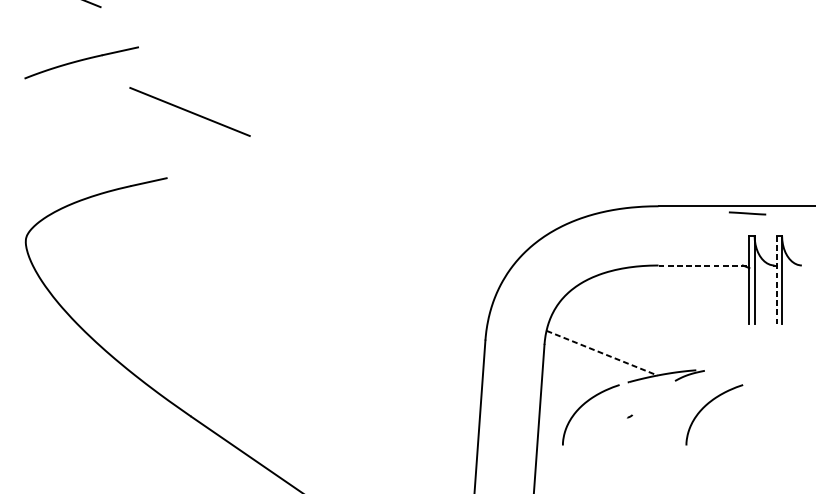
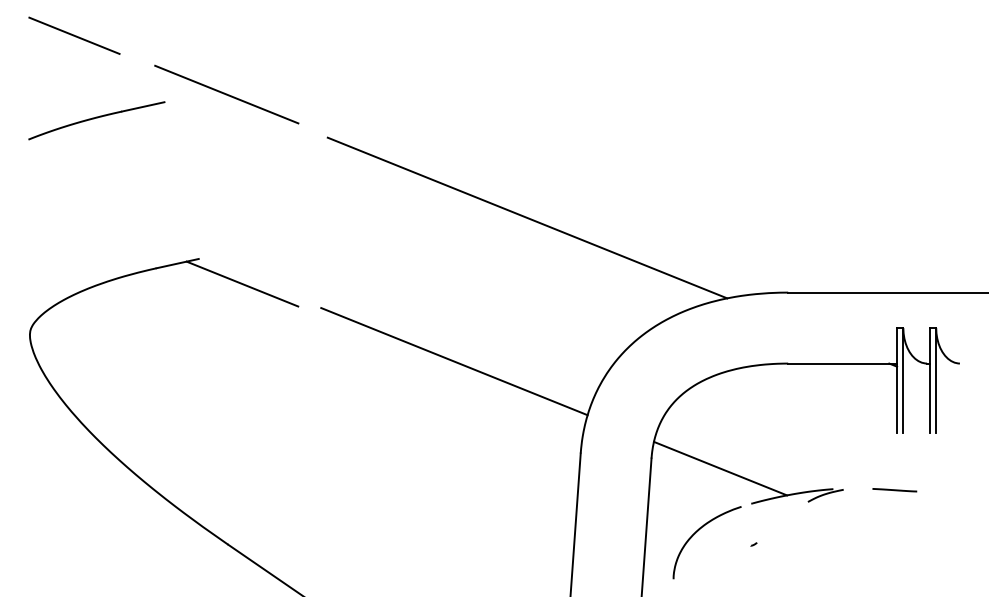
line: (189, 111) -> (226, 94), moved
line: (441, 143) -> (527, 217), added
line: (203, 198) -> (242, 283), added
line: (747, 213) -> (894, 490), moved
line: (380, 263) -> (454, 361), added
line: (704, 265) -> (843, 363), dashed -> solid
line: (776, 279) -> (929, 380), dashed -> solid
line: (602, 353) -> (720, 468), dashed -> solid
curve: (706, 406) -> (845, 532), removed

